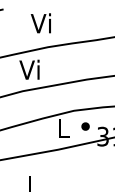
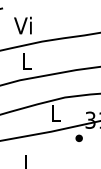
text: (40, 23) -> (22, 25), moved
text: (29, 69) -> (25, 61), Vi -> L
part: (84, 125) -> (78, 137), moved

